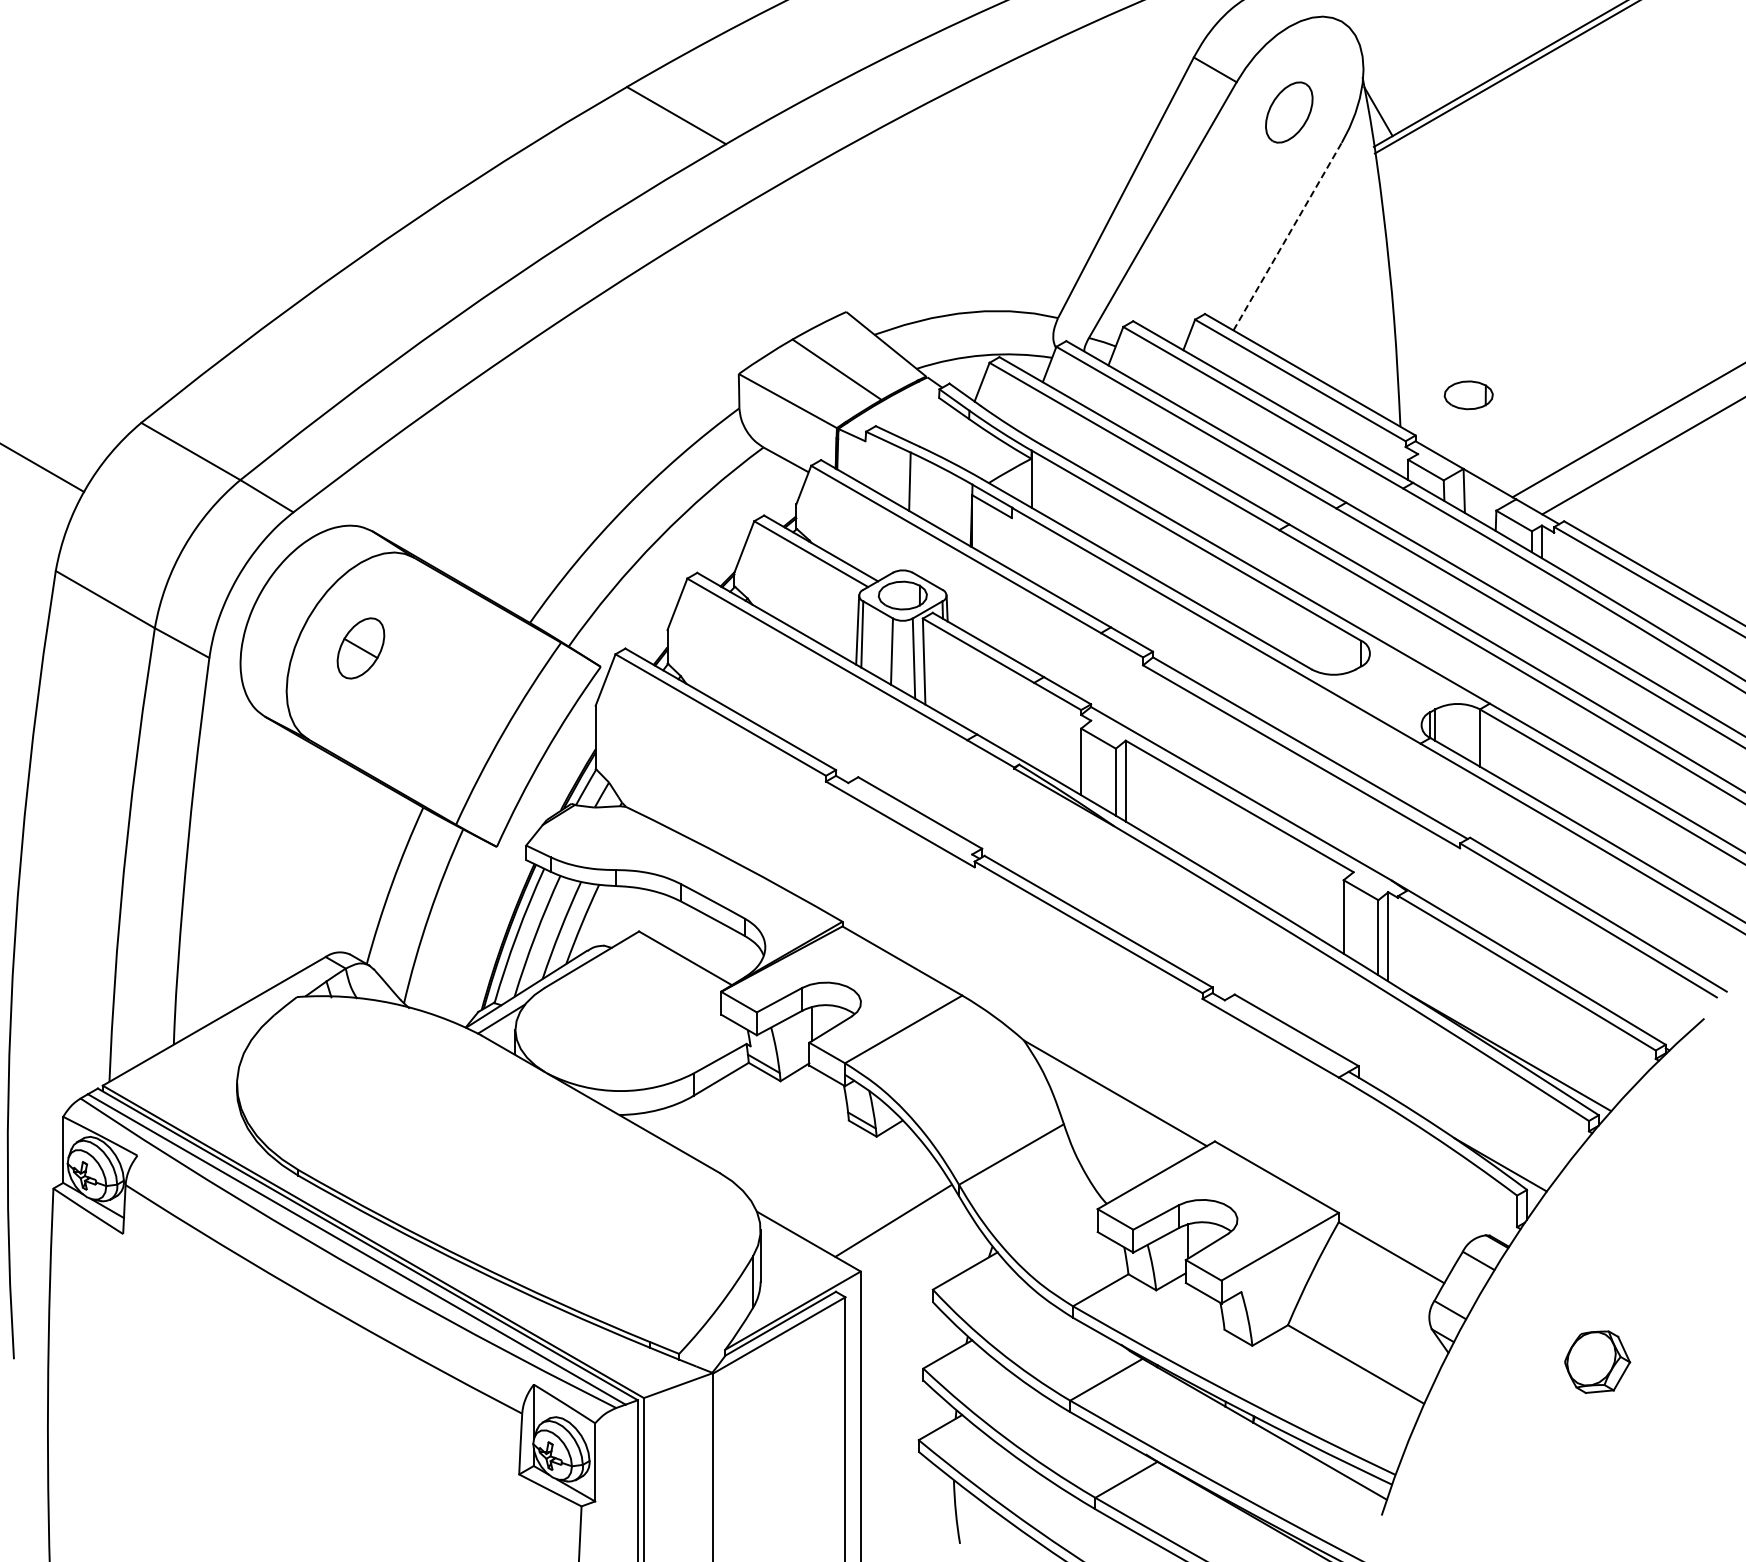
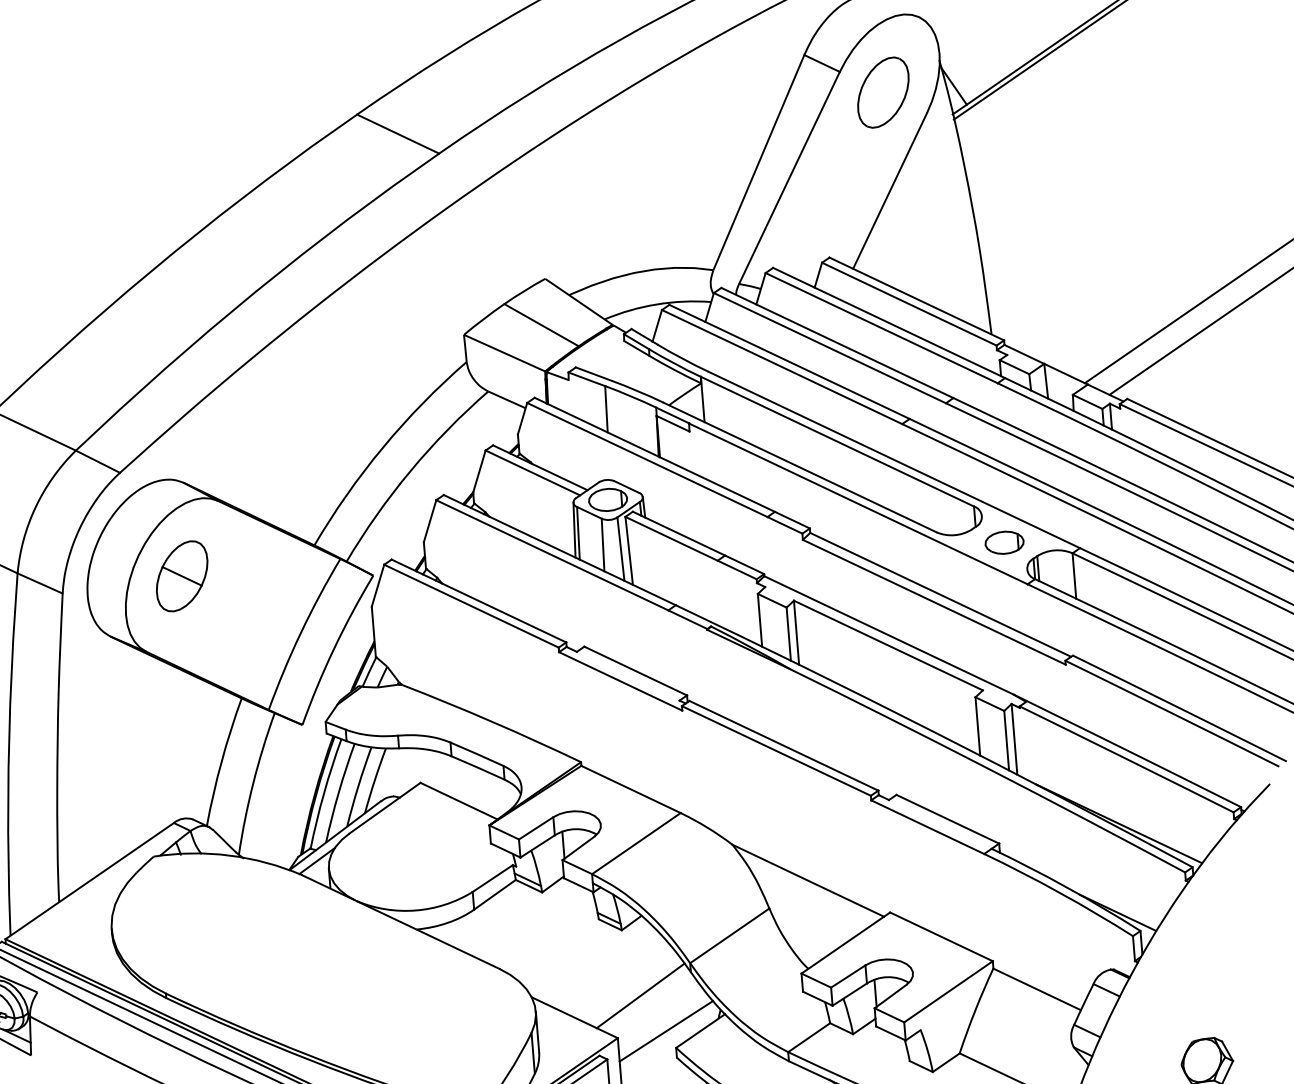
part: (1289, 112) -> (883, 92), size x1.43
line: (1287, 236) -> (889, 190), dashed -> solid
part: (1468, 395) -> (1004, 542), moved
part: (360, 648) -> (181, 576), size x1.43
line: (922, 1267) -> (666, 1030), added

